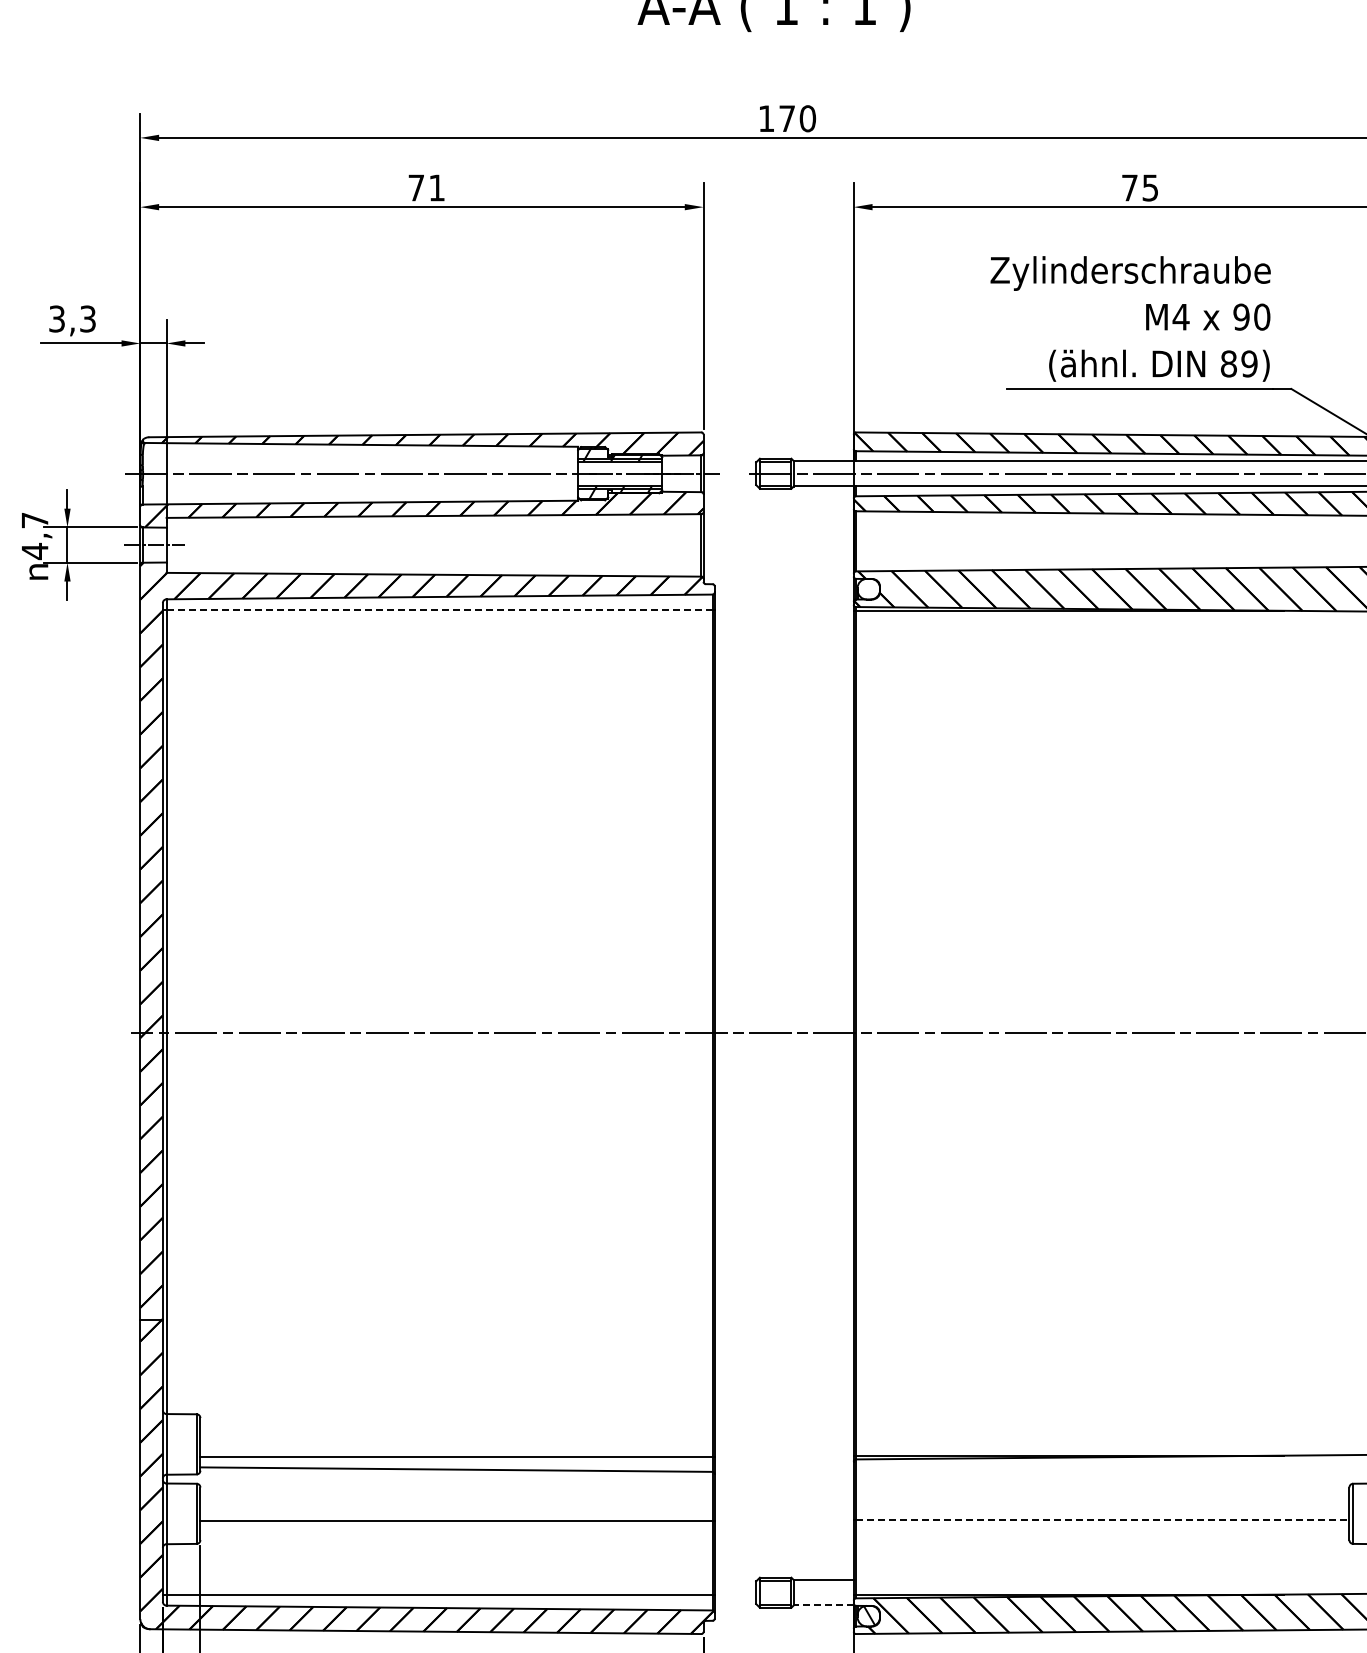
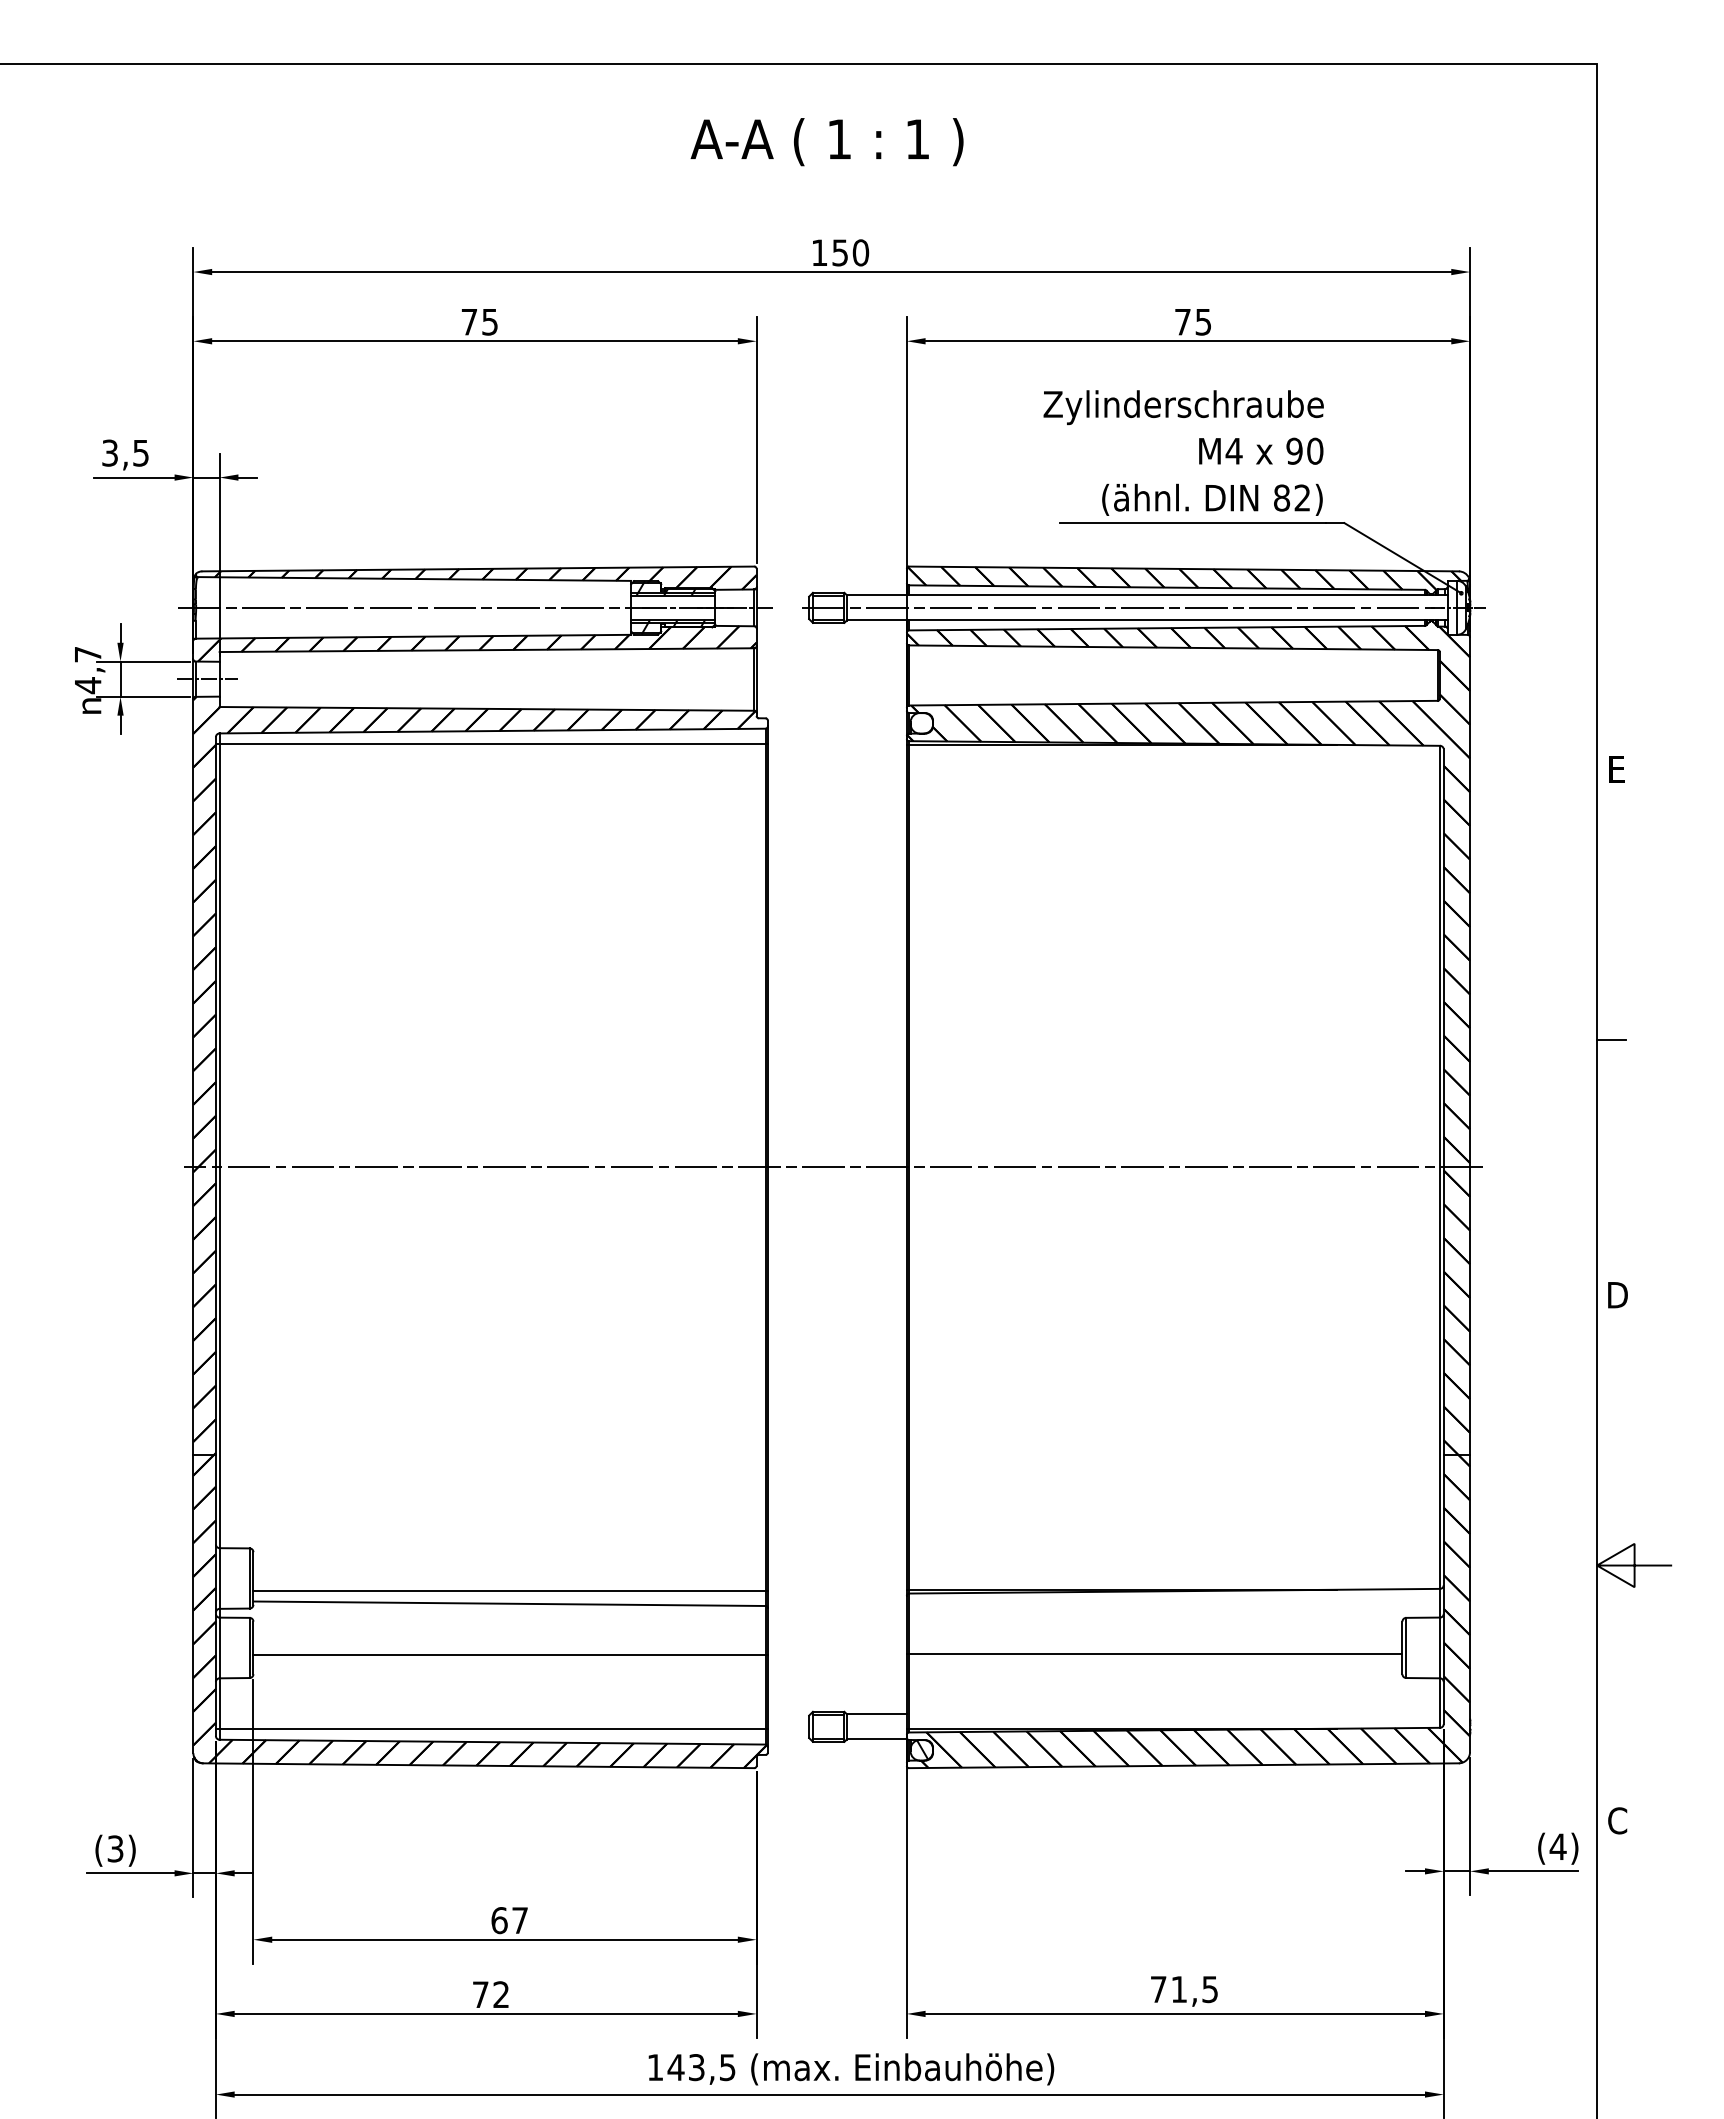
text: (786, 118) -> (839, 252), 170 -> 150
text: (436, 188) -> (489, 322), 71 -> 75
text: (88, 318) -> (141, 452), 3,3 -> 3,5
text: (1249, 363) -> (1302, 497), 89) -> 82)
line: (439, 609) -> (492, 743), dashed -> solid
line: (1102, 1519) -> (1155, 1653), dashed -> solid
line: (823, 1605) -> (876, 1739), dashed -> solid

